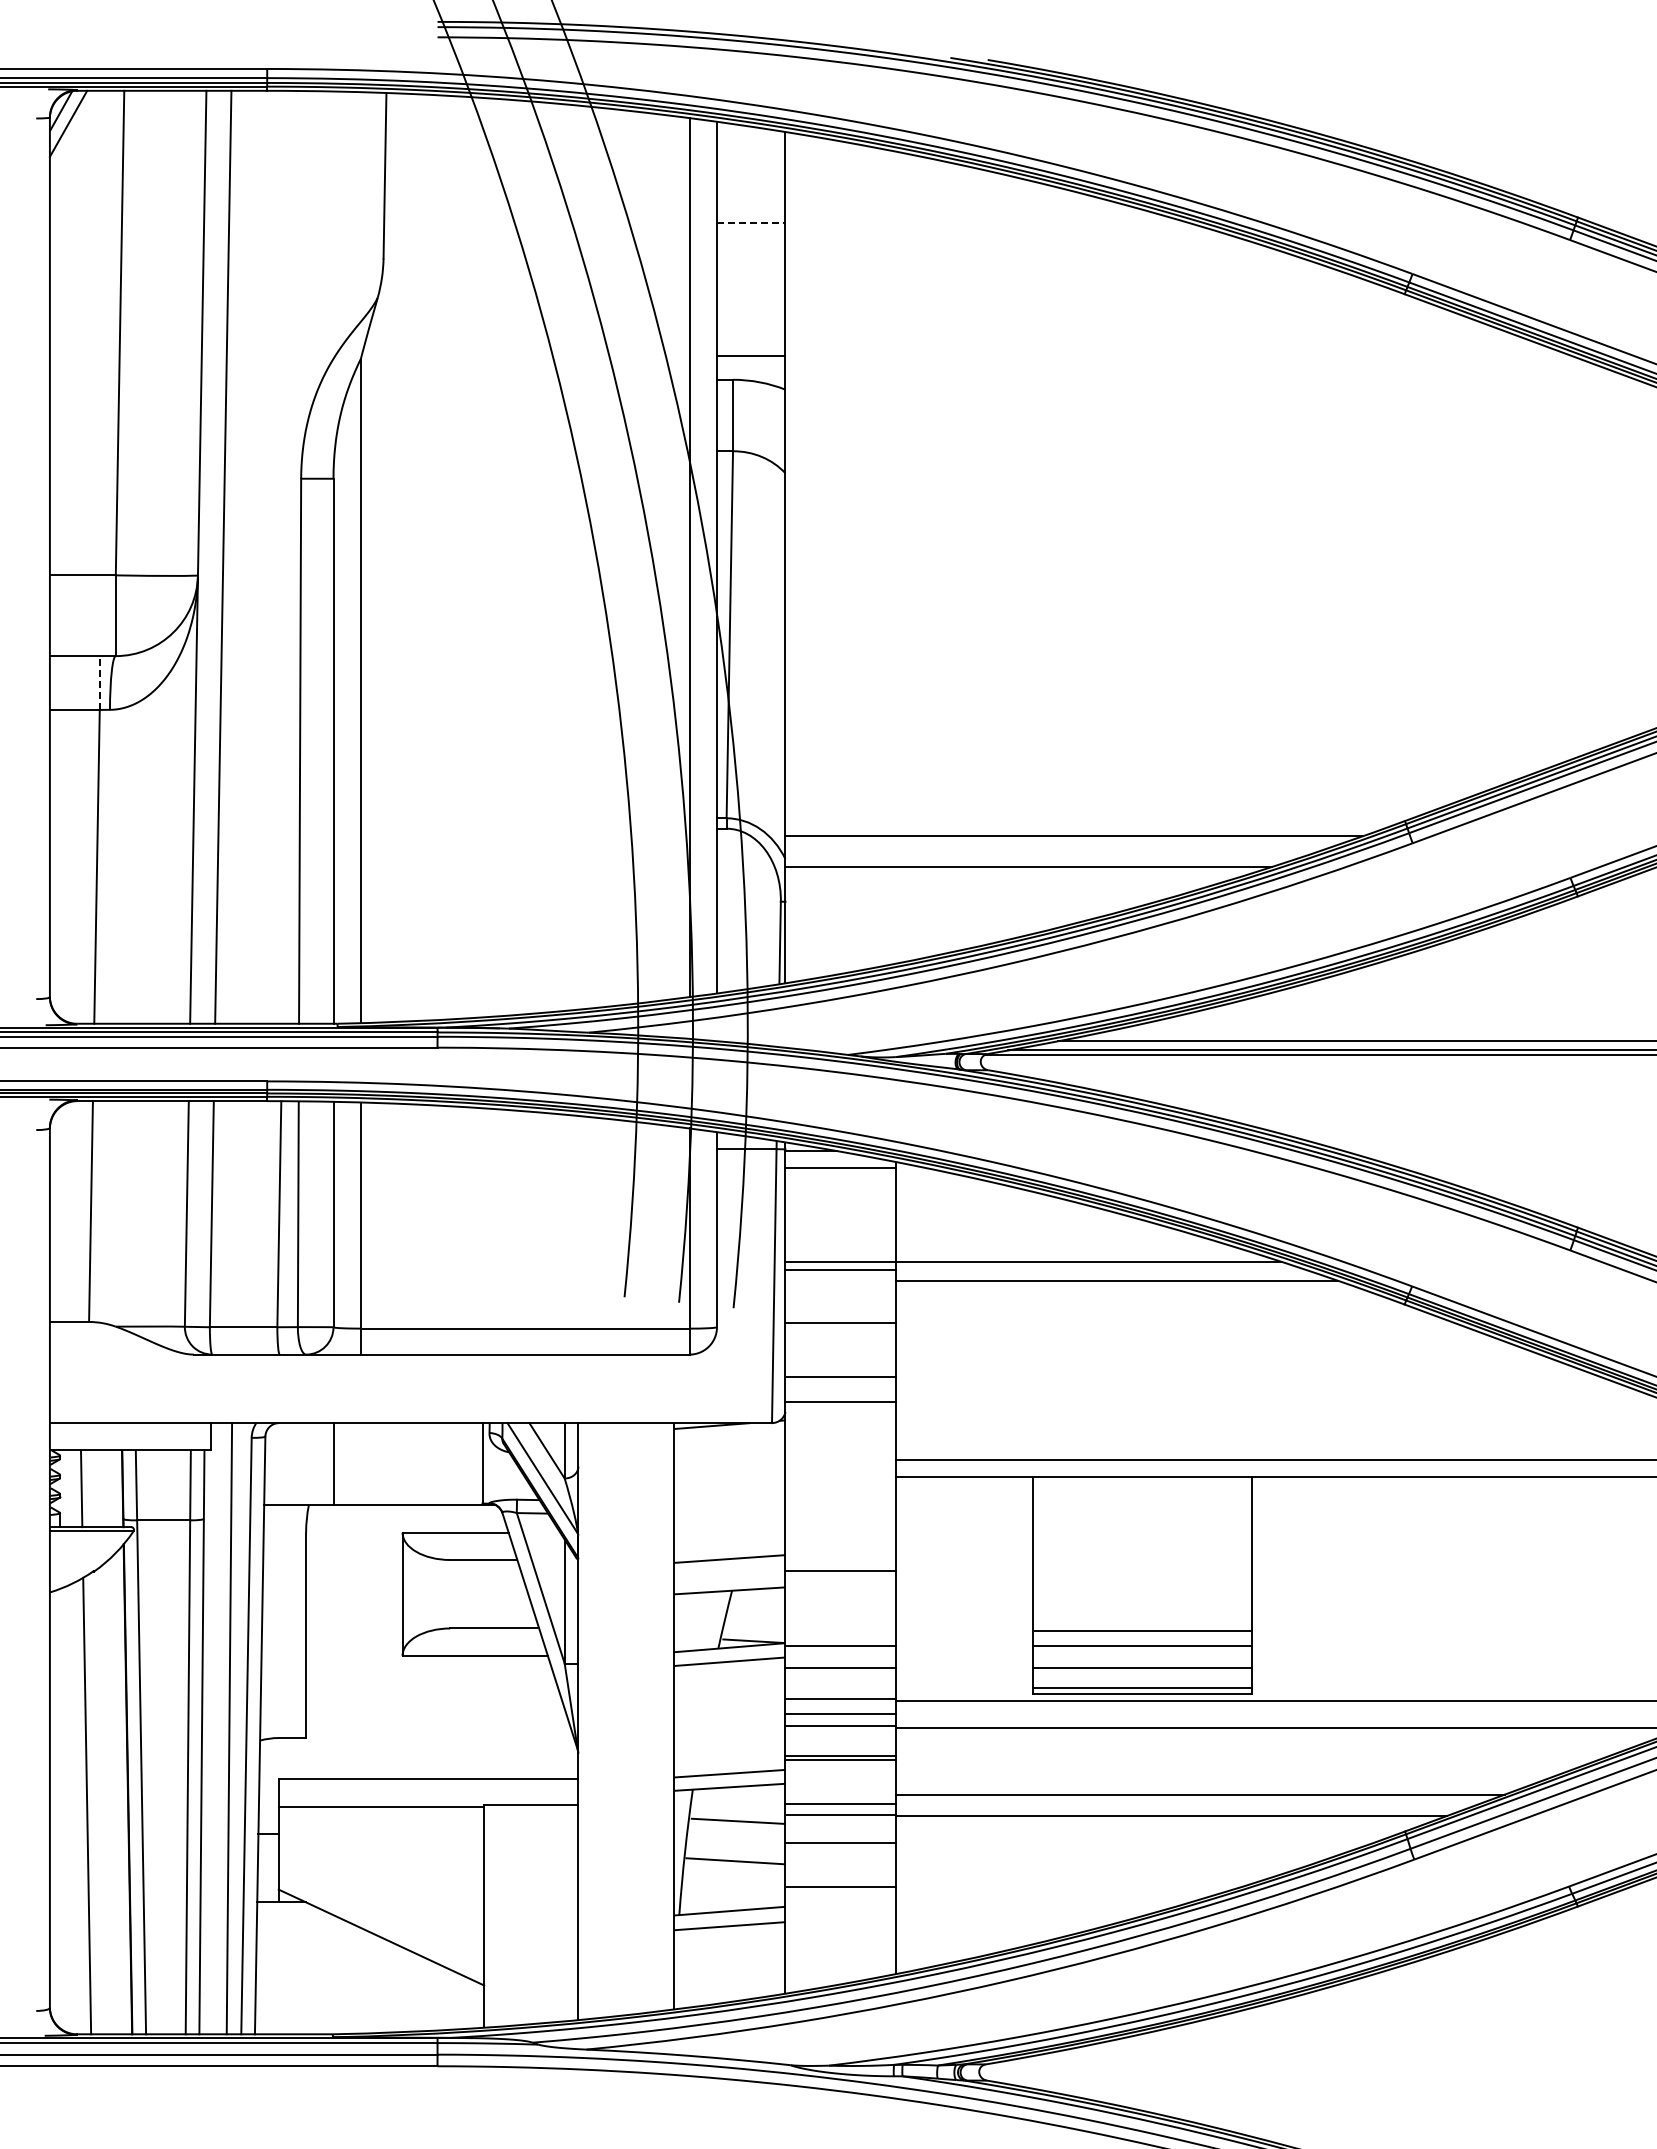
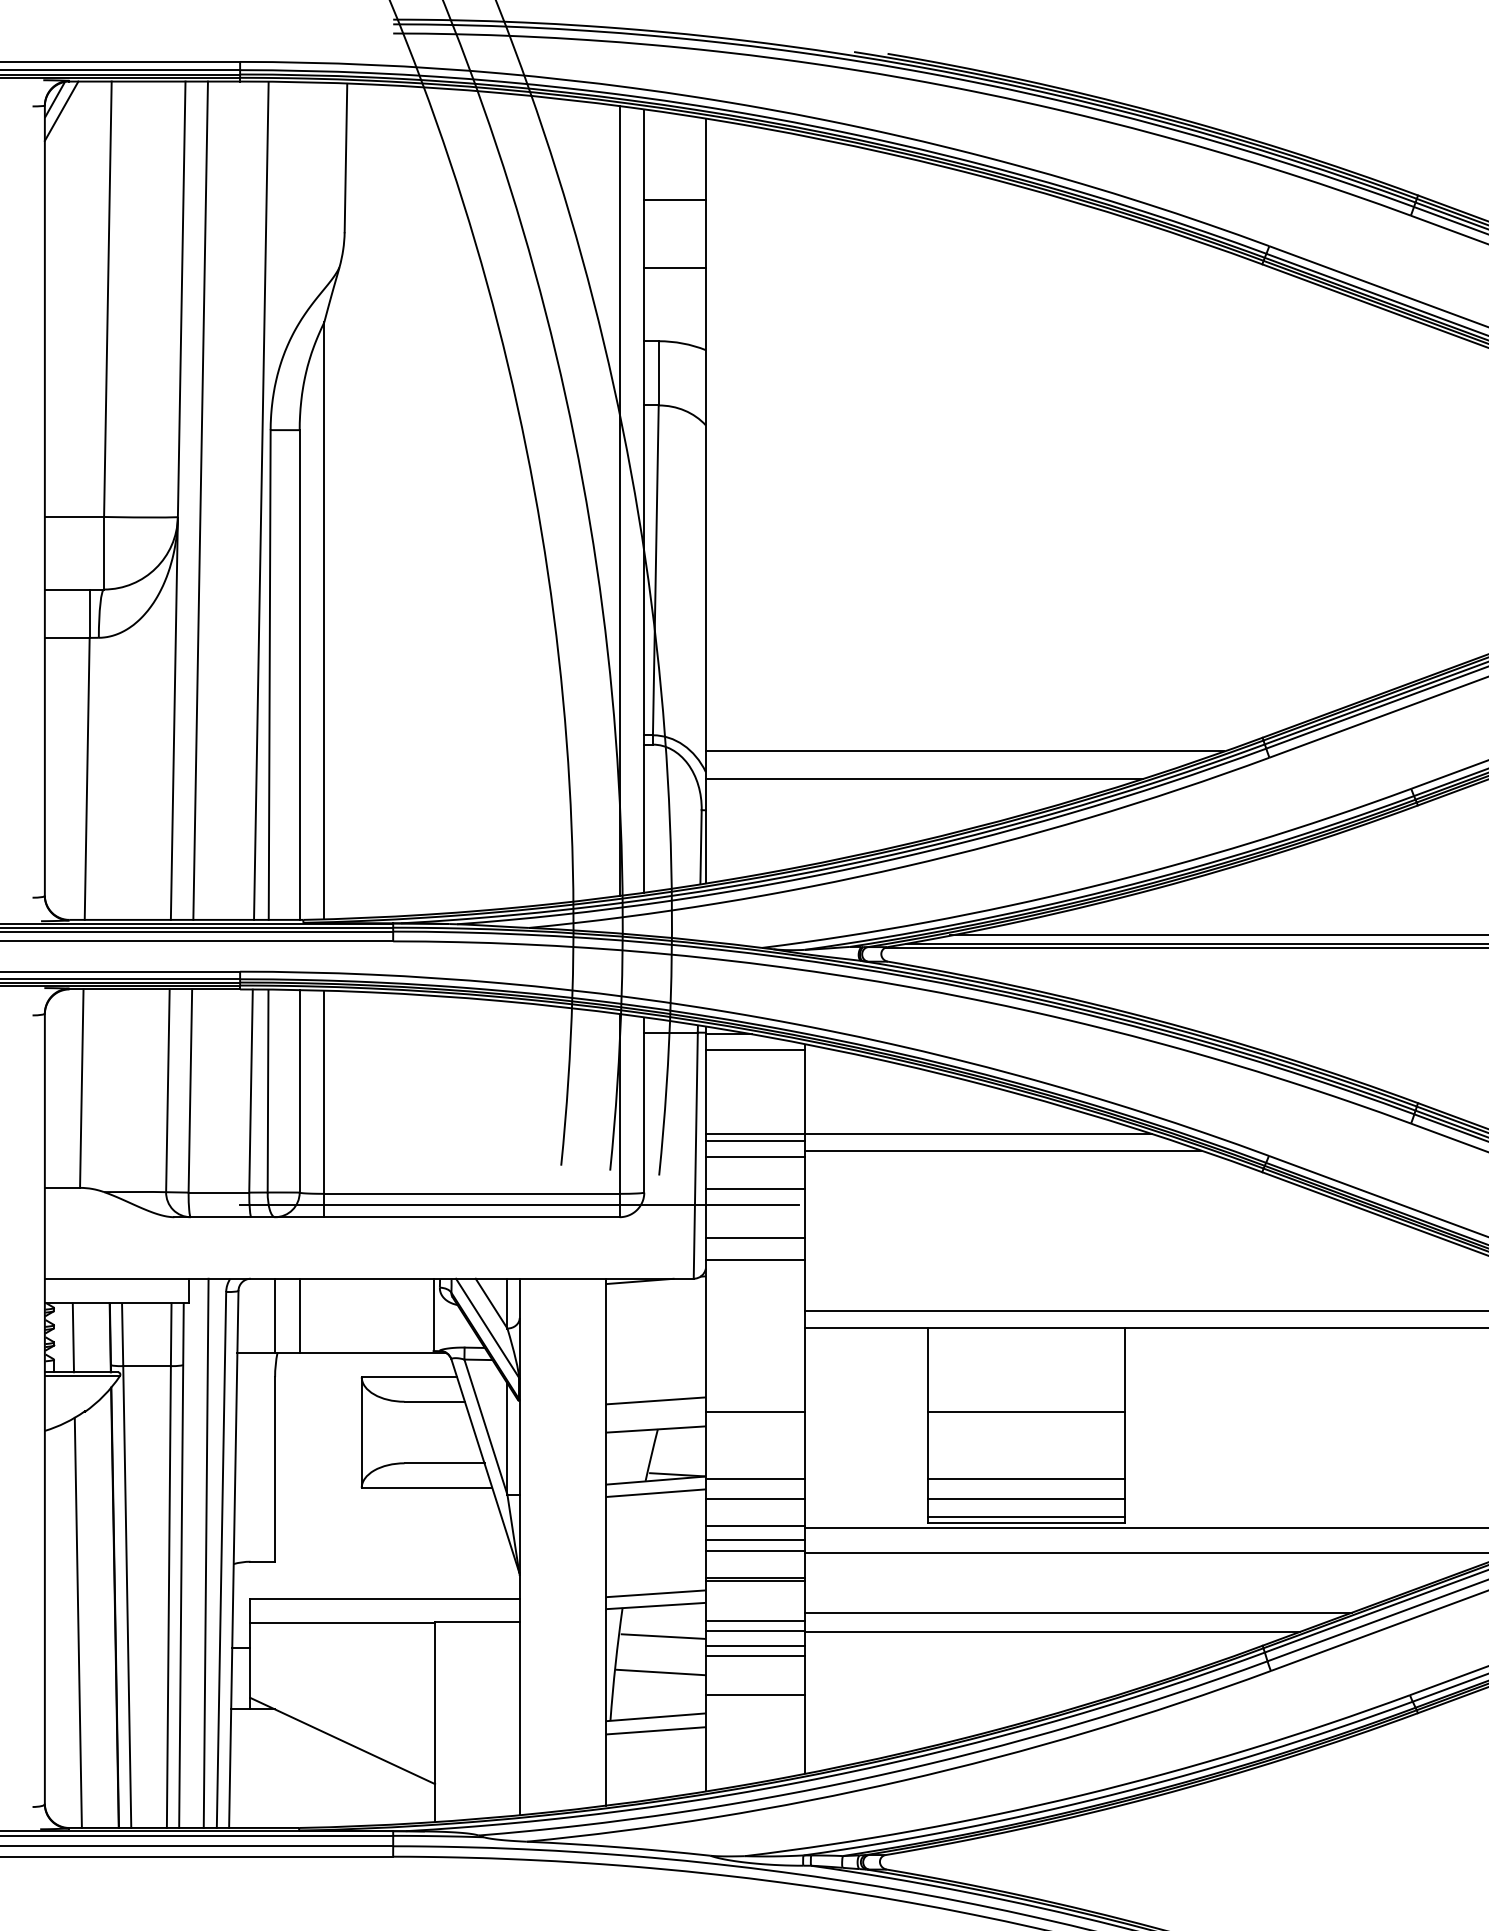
line: (751, 223) -> (675, 200), dashed -> solid
line: (750, 356) -> (674, 268), moved
line: (290, 557) -> (261, 500), added
line: (99, 683) -> (89, 614), dashed -> solid
line: (840, 1287) -> (755, 1156), added
line: (578, 1340) -> (519, 1204), added
line: (306, 1464) -> (275, 1315), added
line: (1142, 1631) -> (1026, 1412), moved
line: (840, 1832) -> (755, 1646), added

